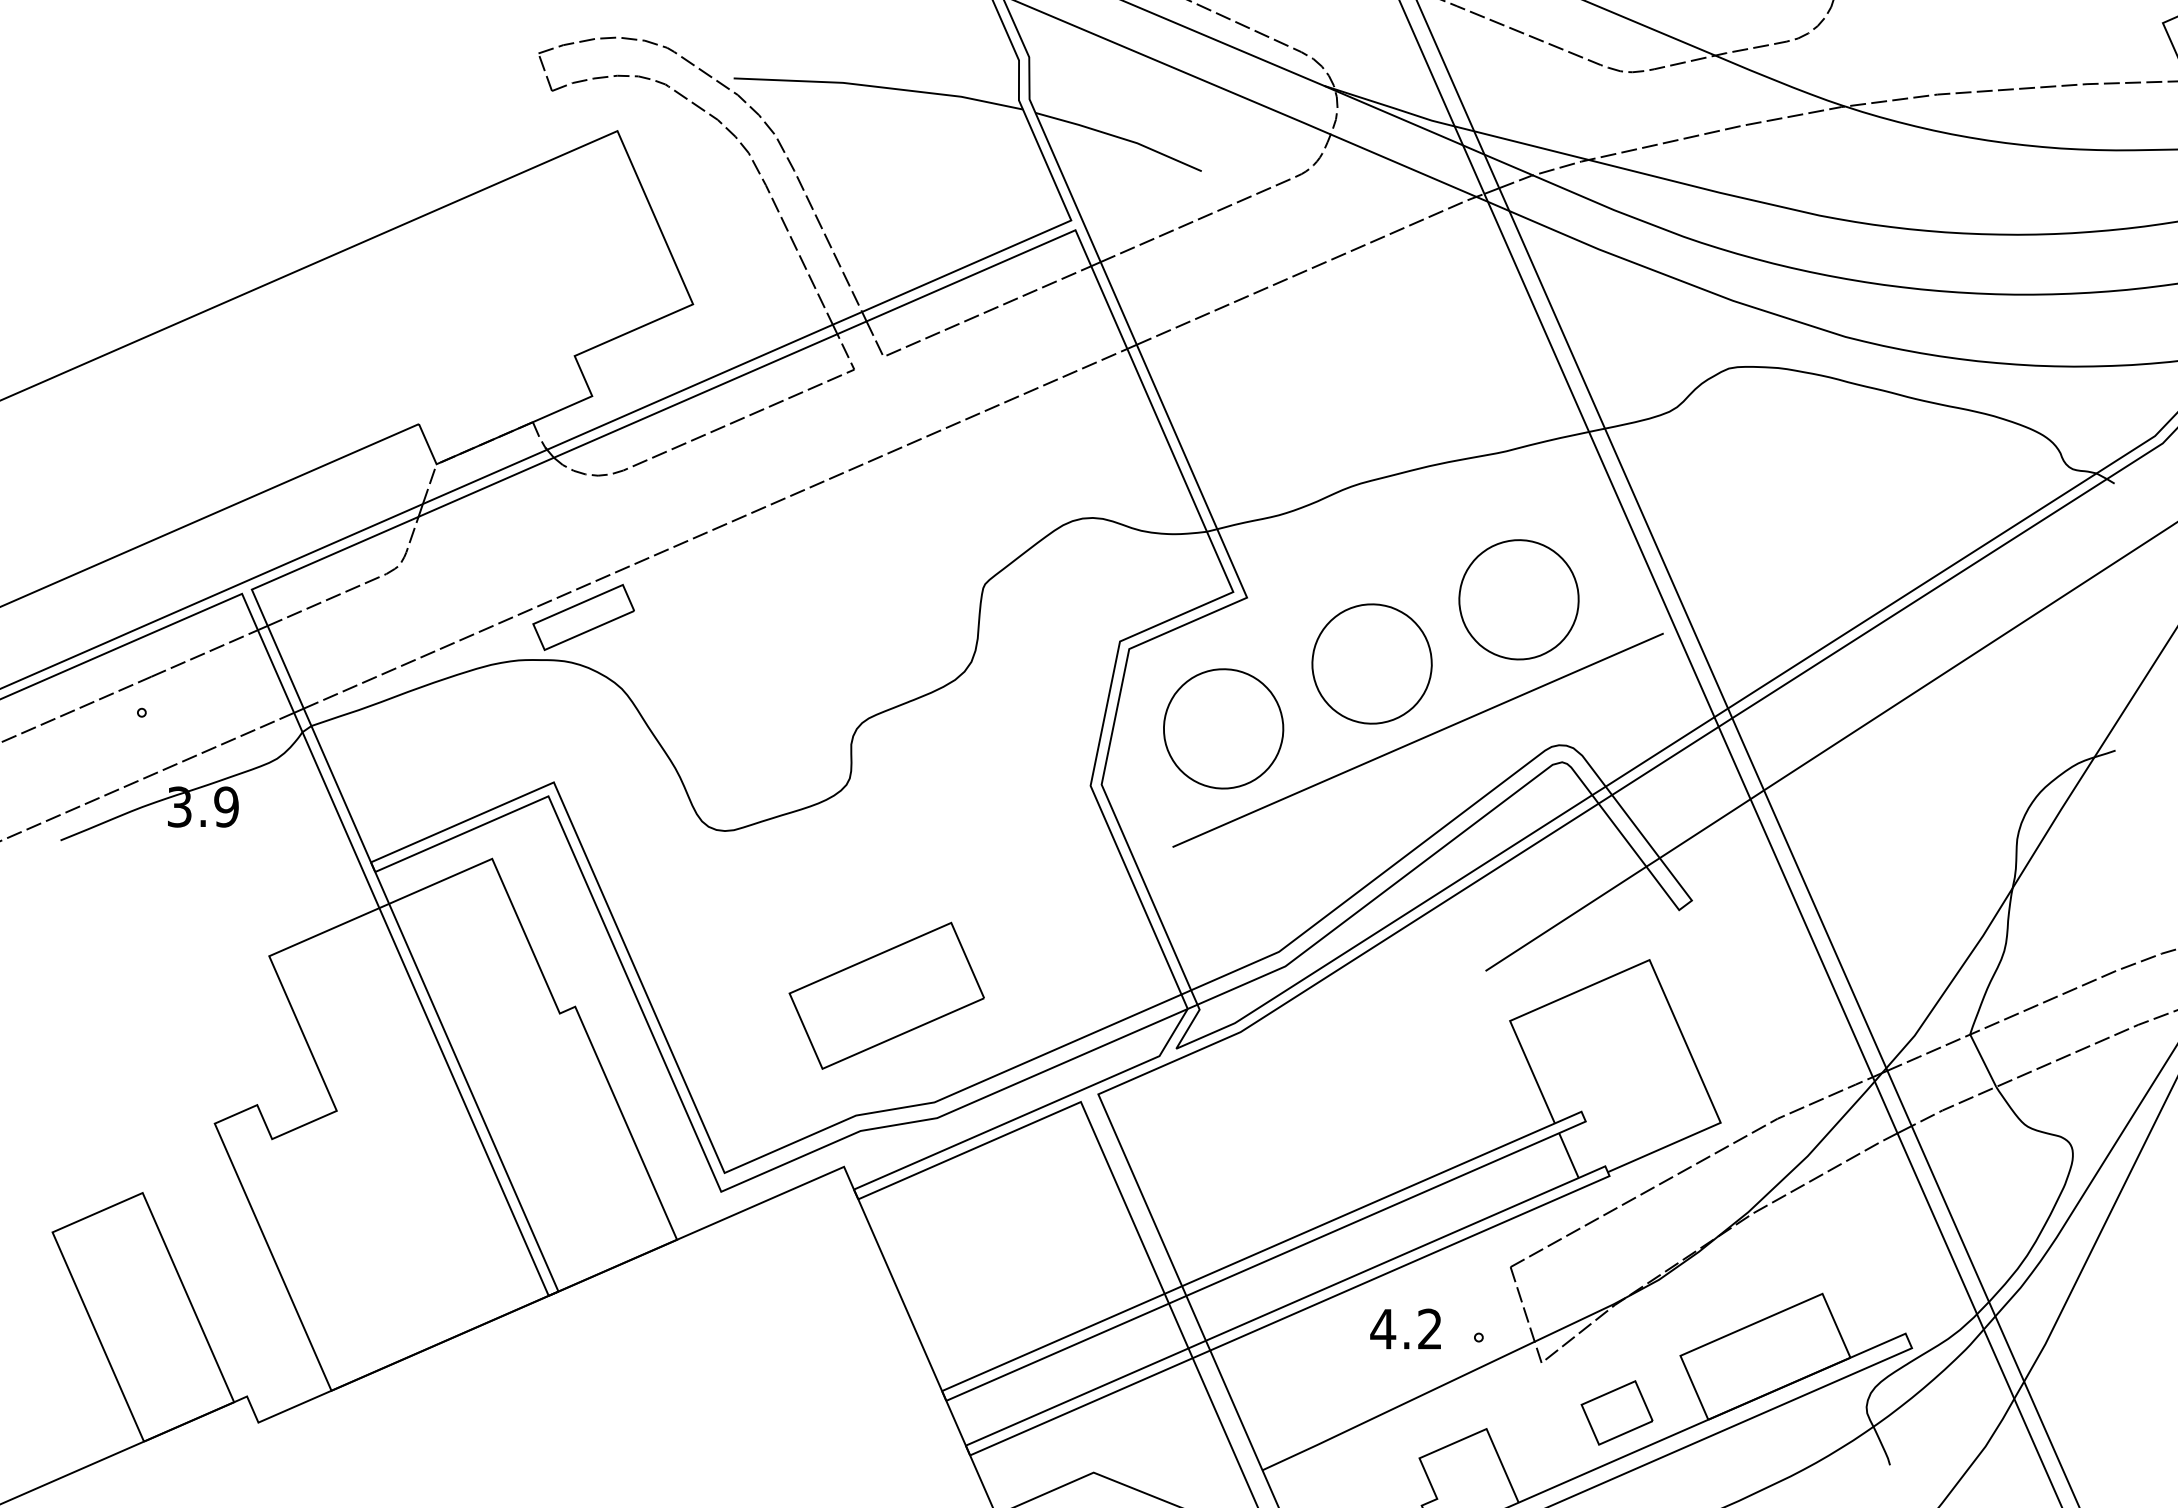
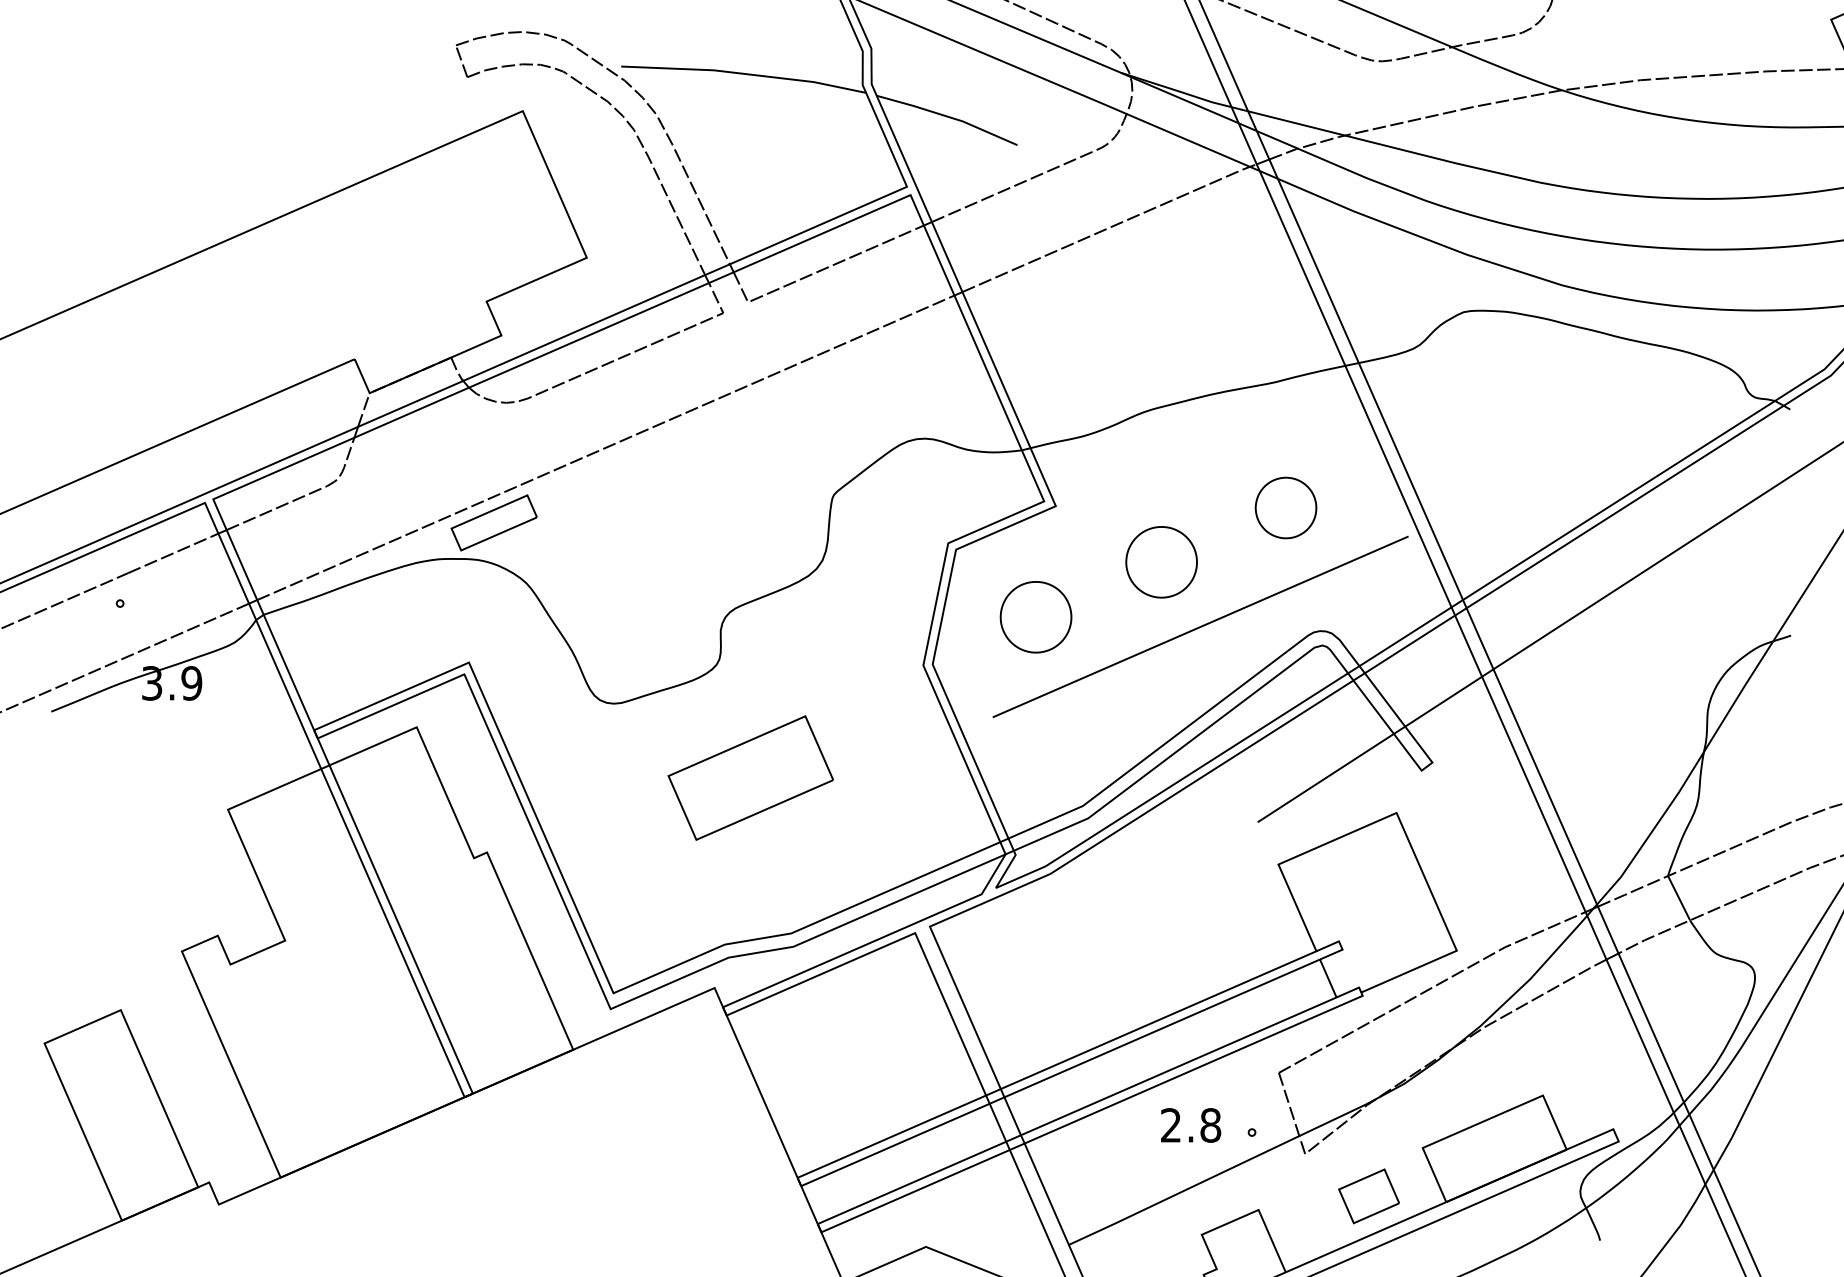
part: (1518, 599) -> (1285, 507), size x0.6
part: (1371, 663) -> (1161, 561), size x0.7
part: (1223, 728) -> (1035, 616), size x0.7
part: (886, 995) -> (750, 777), moved
text: (1406, 1328) -> (1190, 1124), 4.2 -> 2.8

